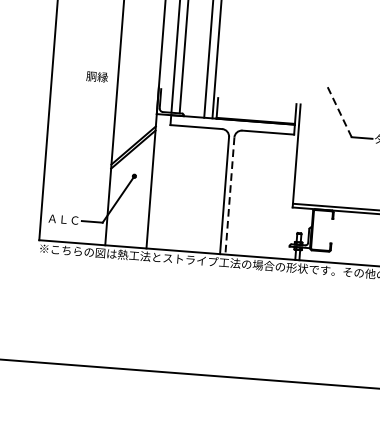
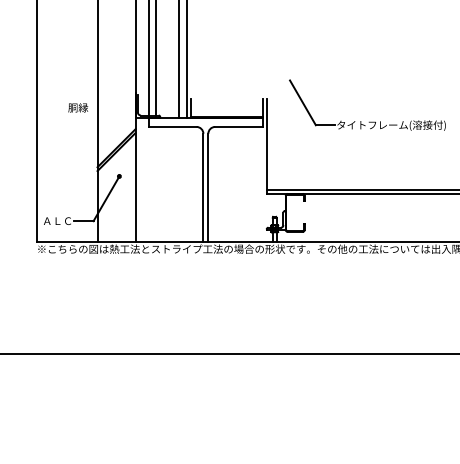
text: (97, 76) -> (78, 107), moved
line: (339, 111) -> (302, 102), dashed -> solid
line: (230, 195) -> (208, 187), dashed -> solid

